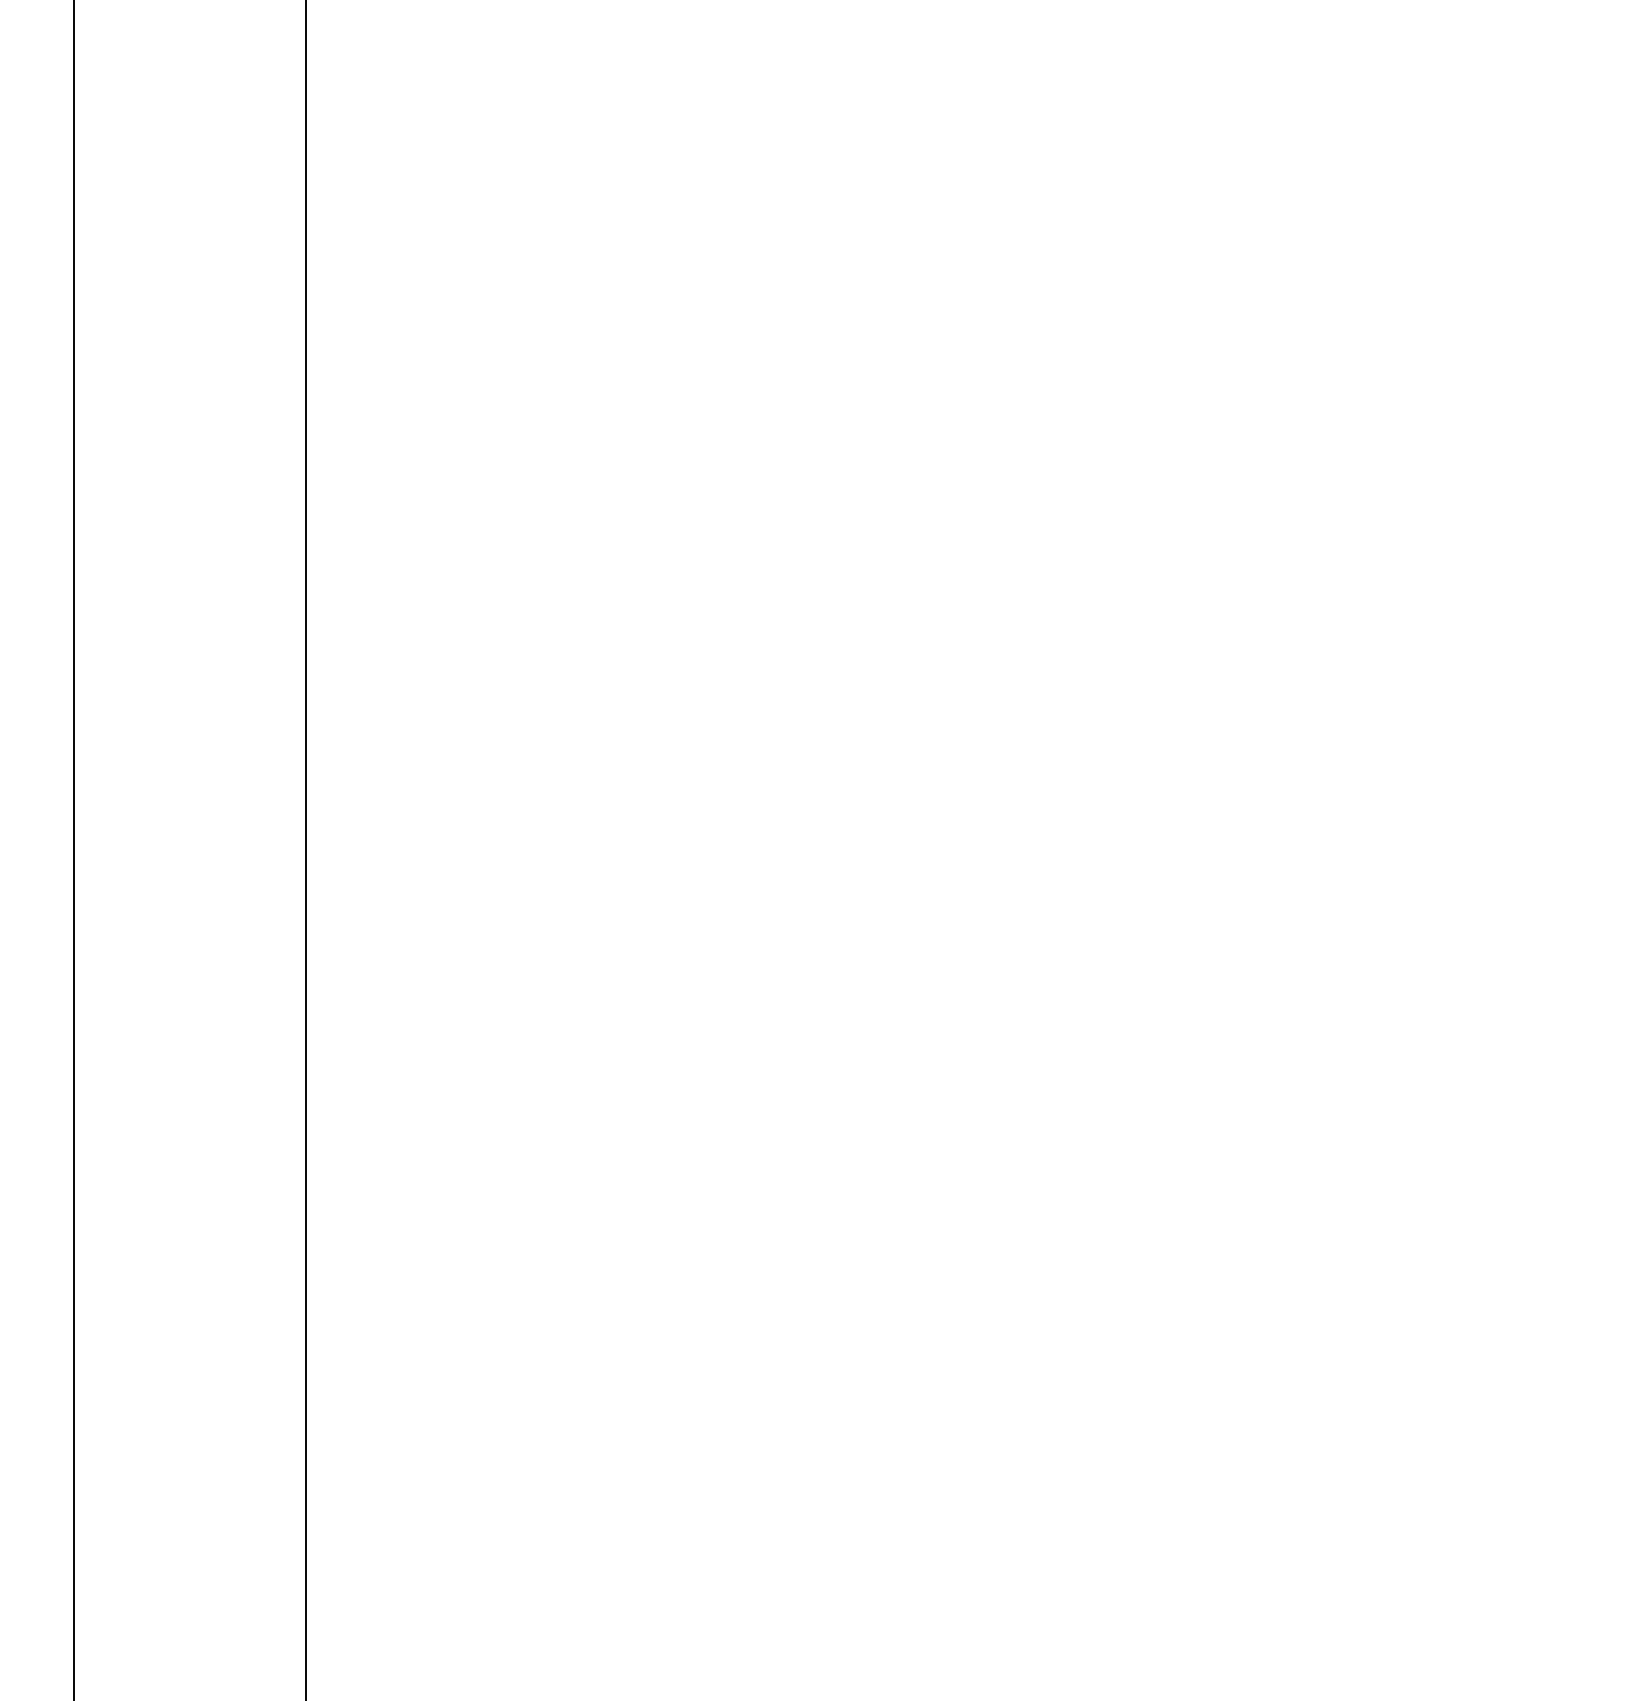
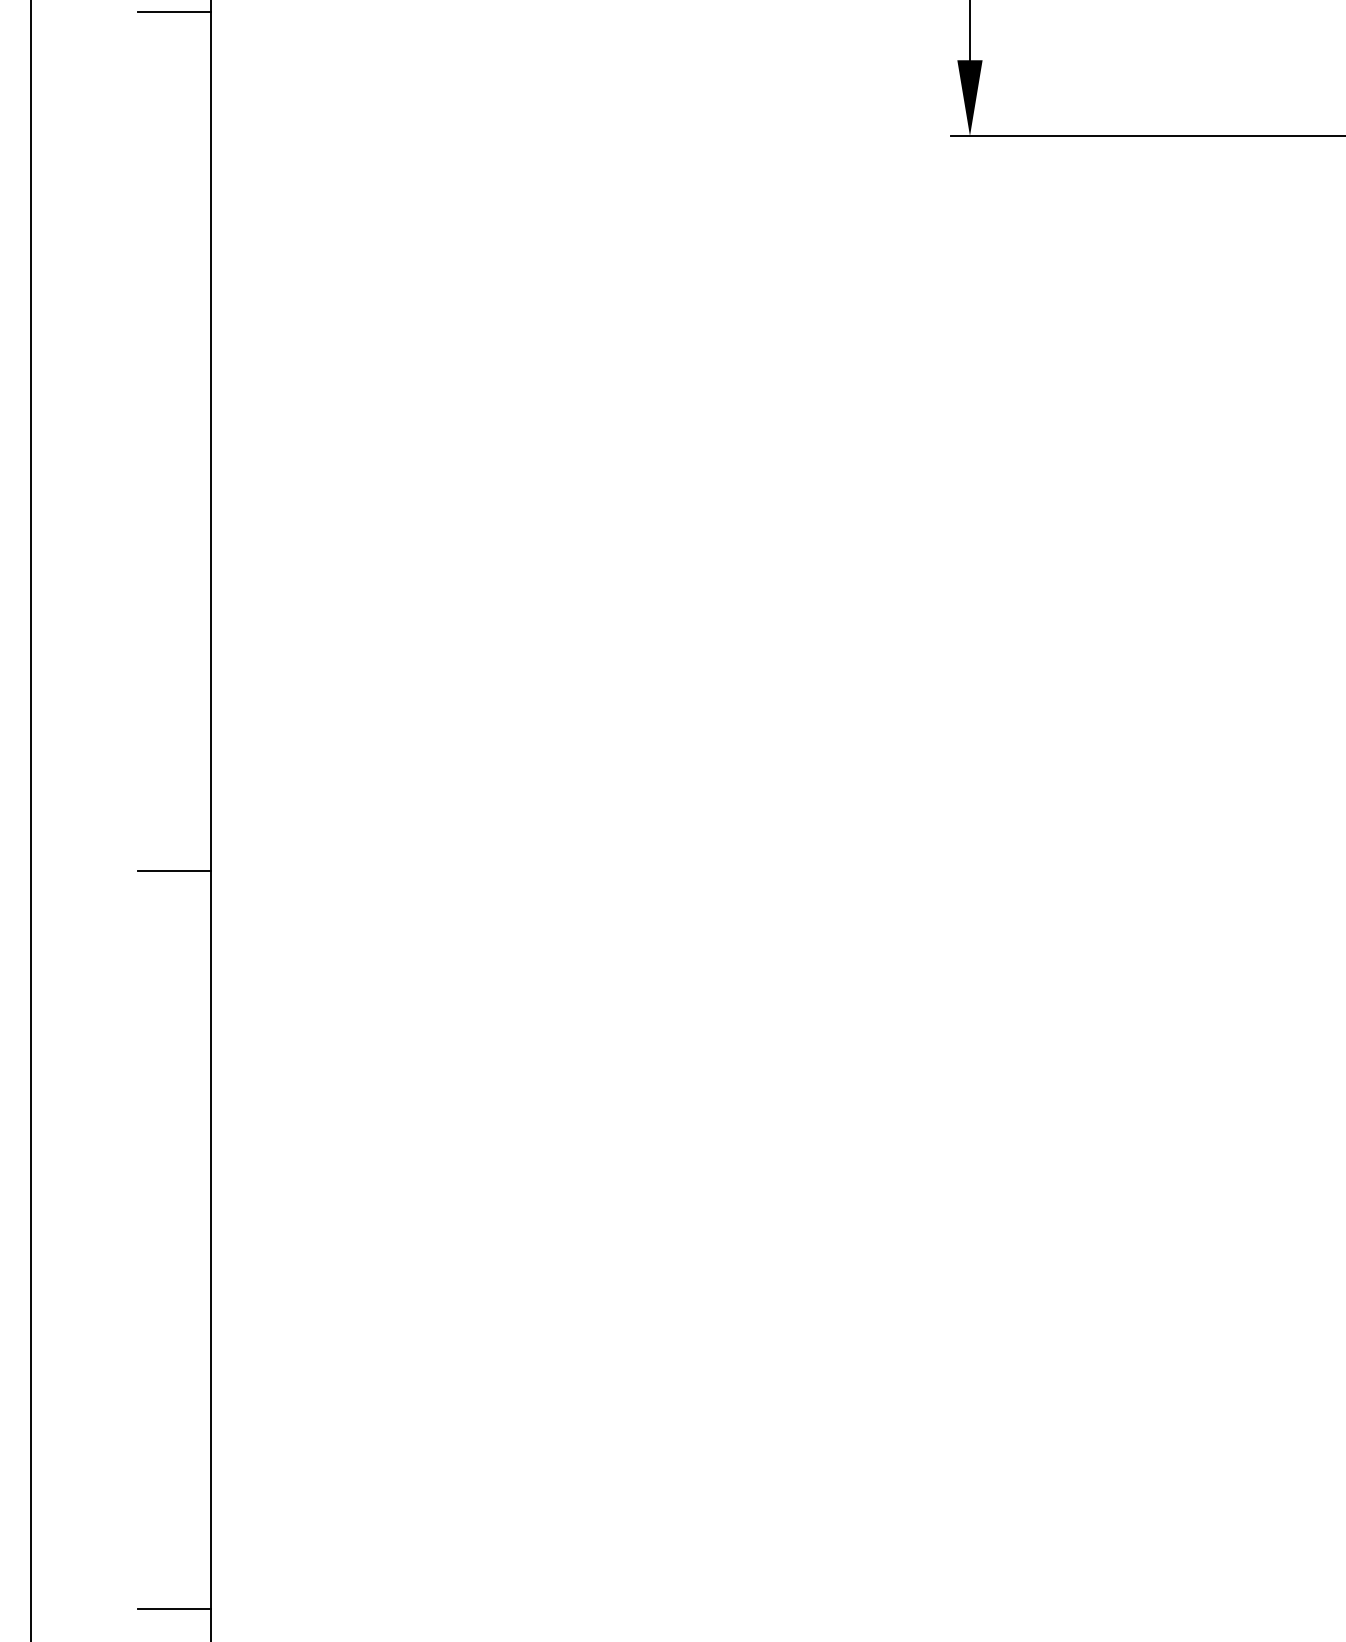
line: (258, 615) -> (174, 871), added
line: (258, 1564) -> (174, 1609), added

